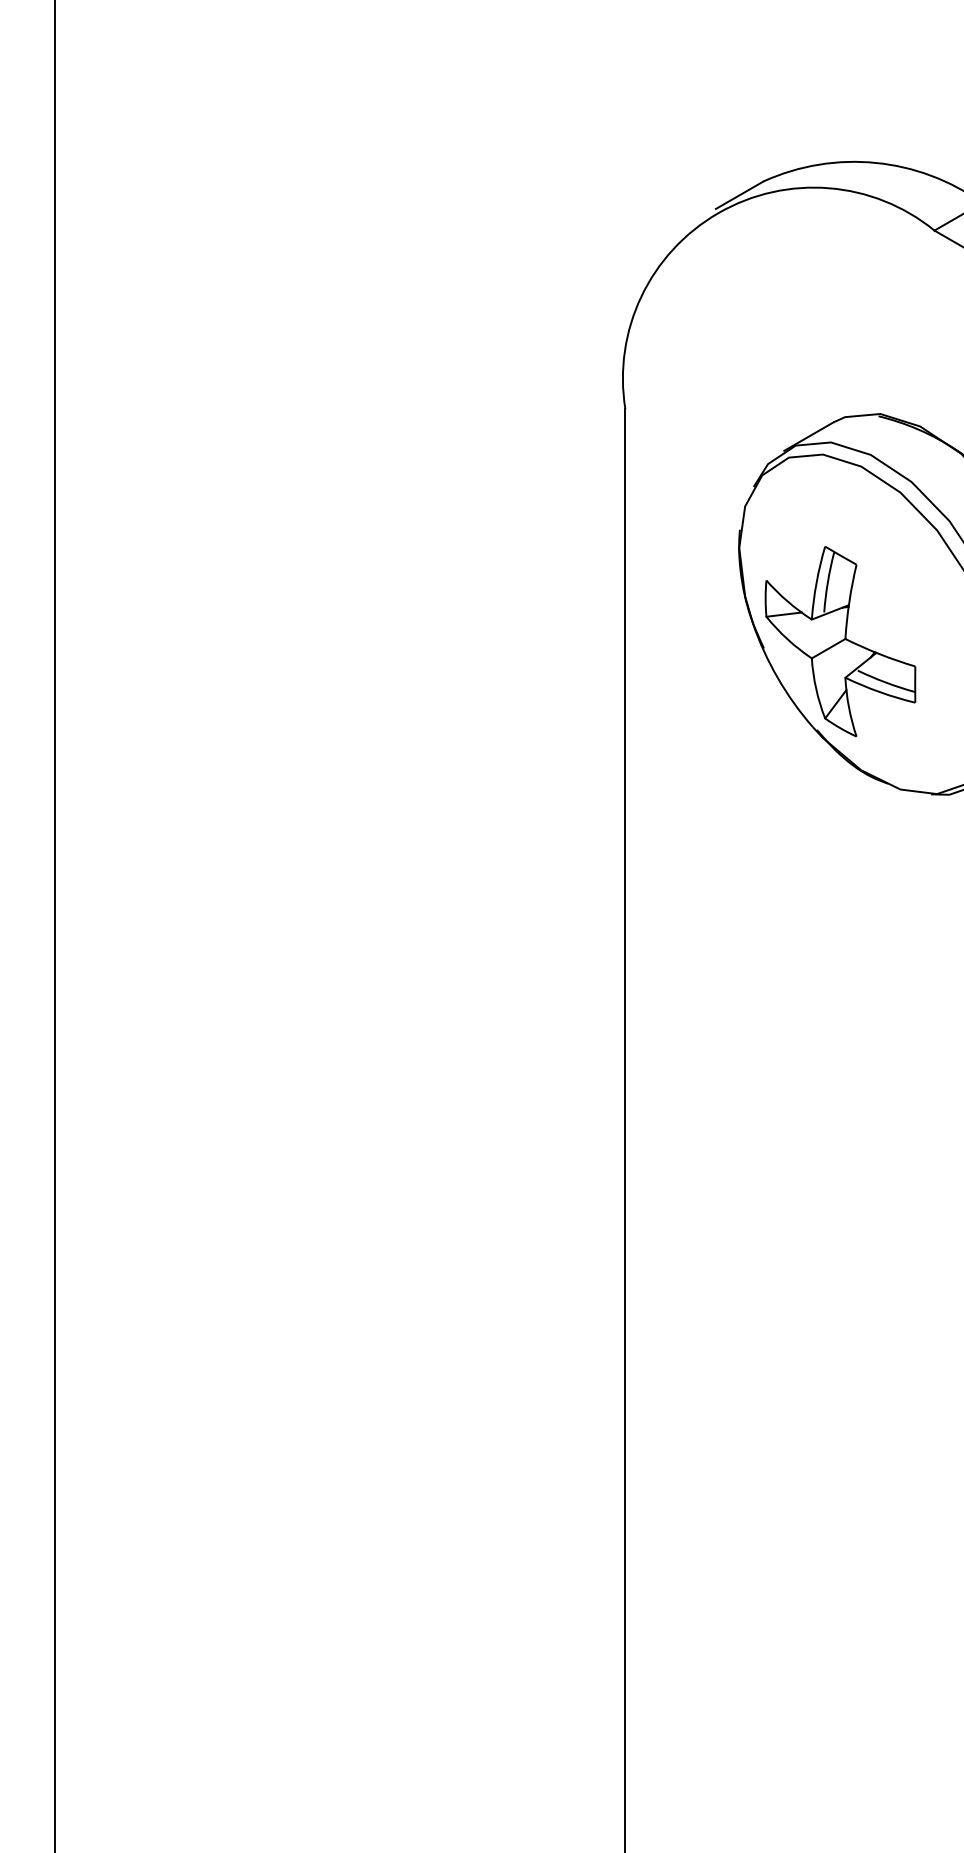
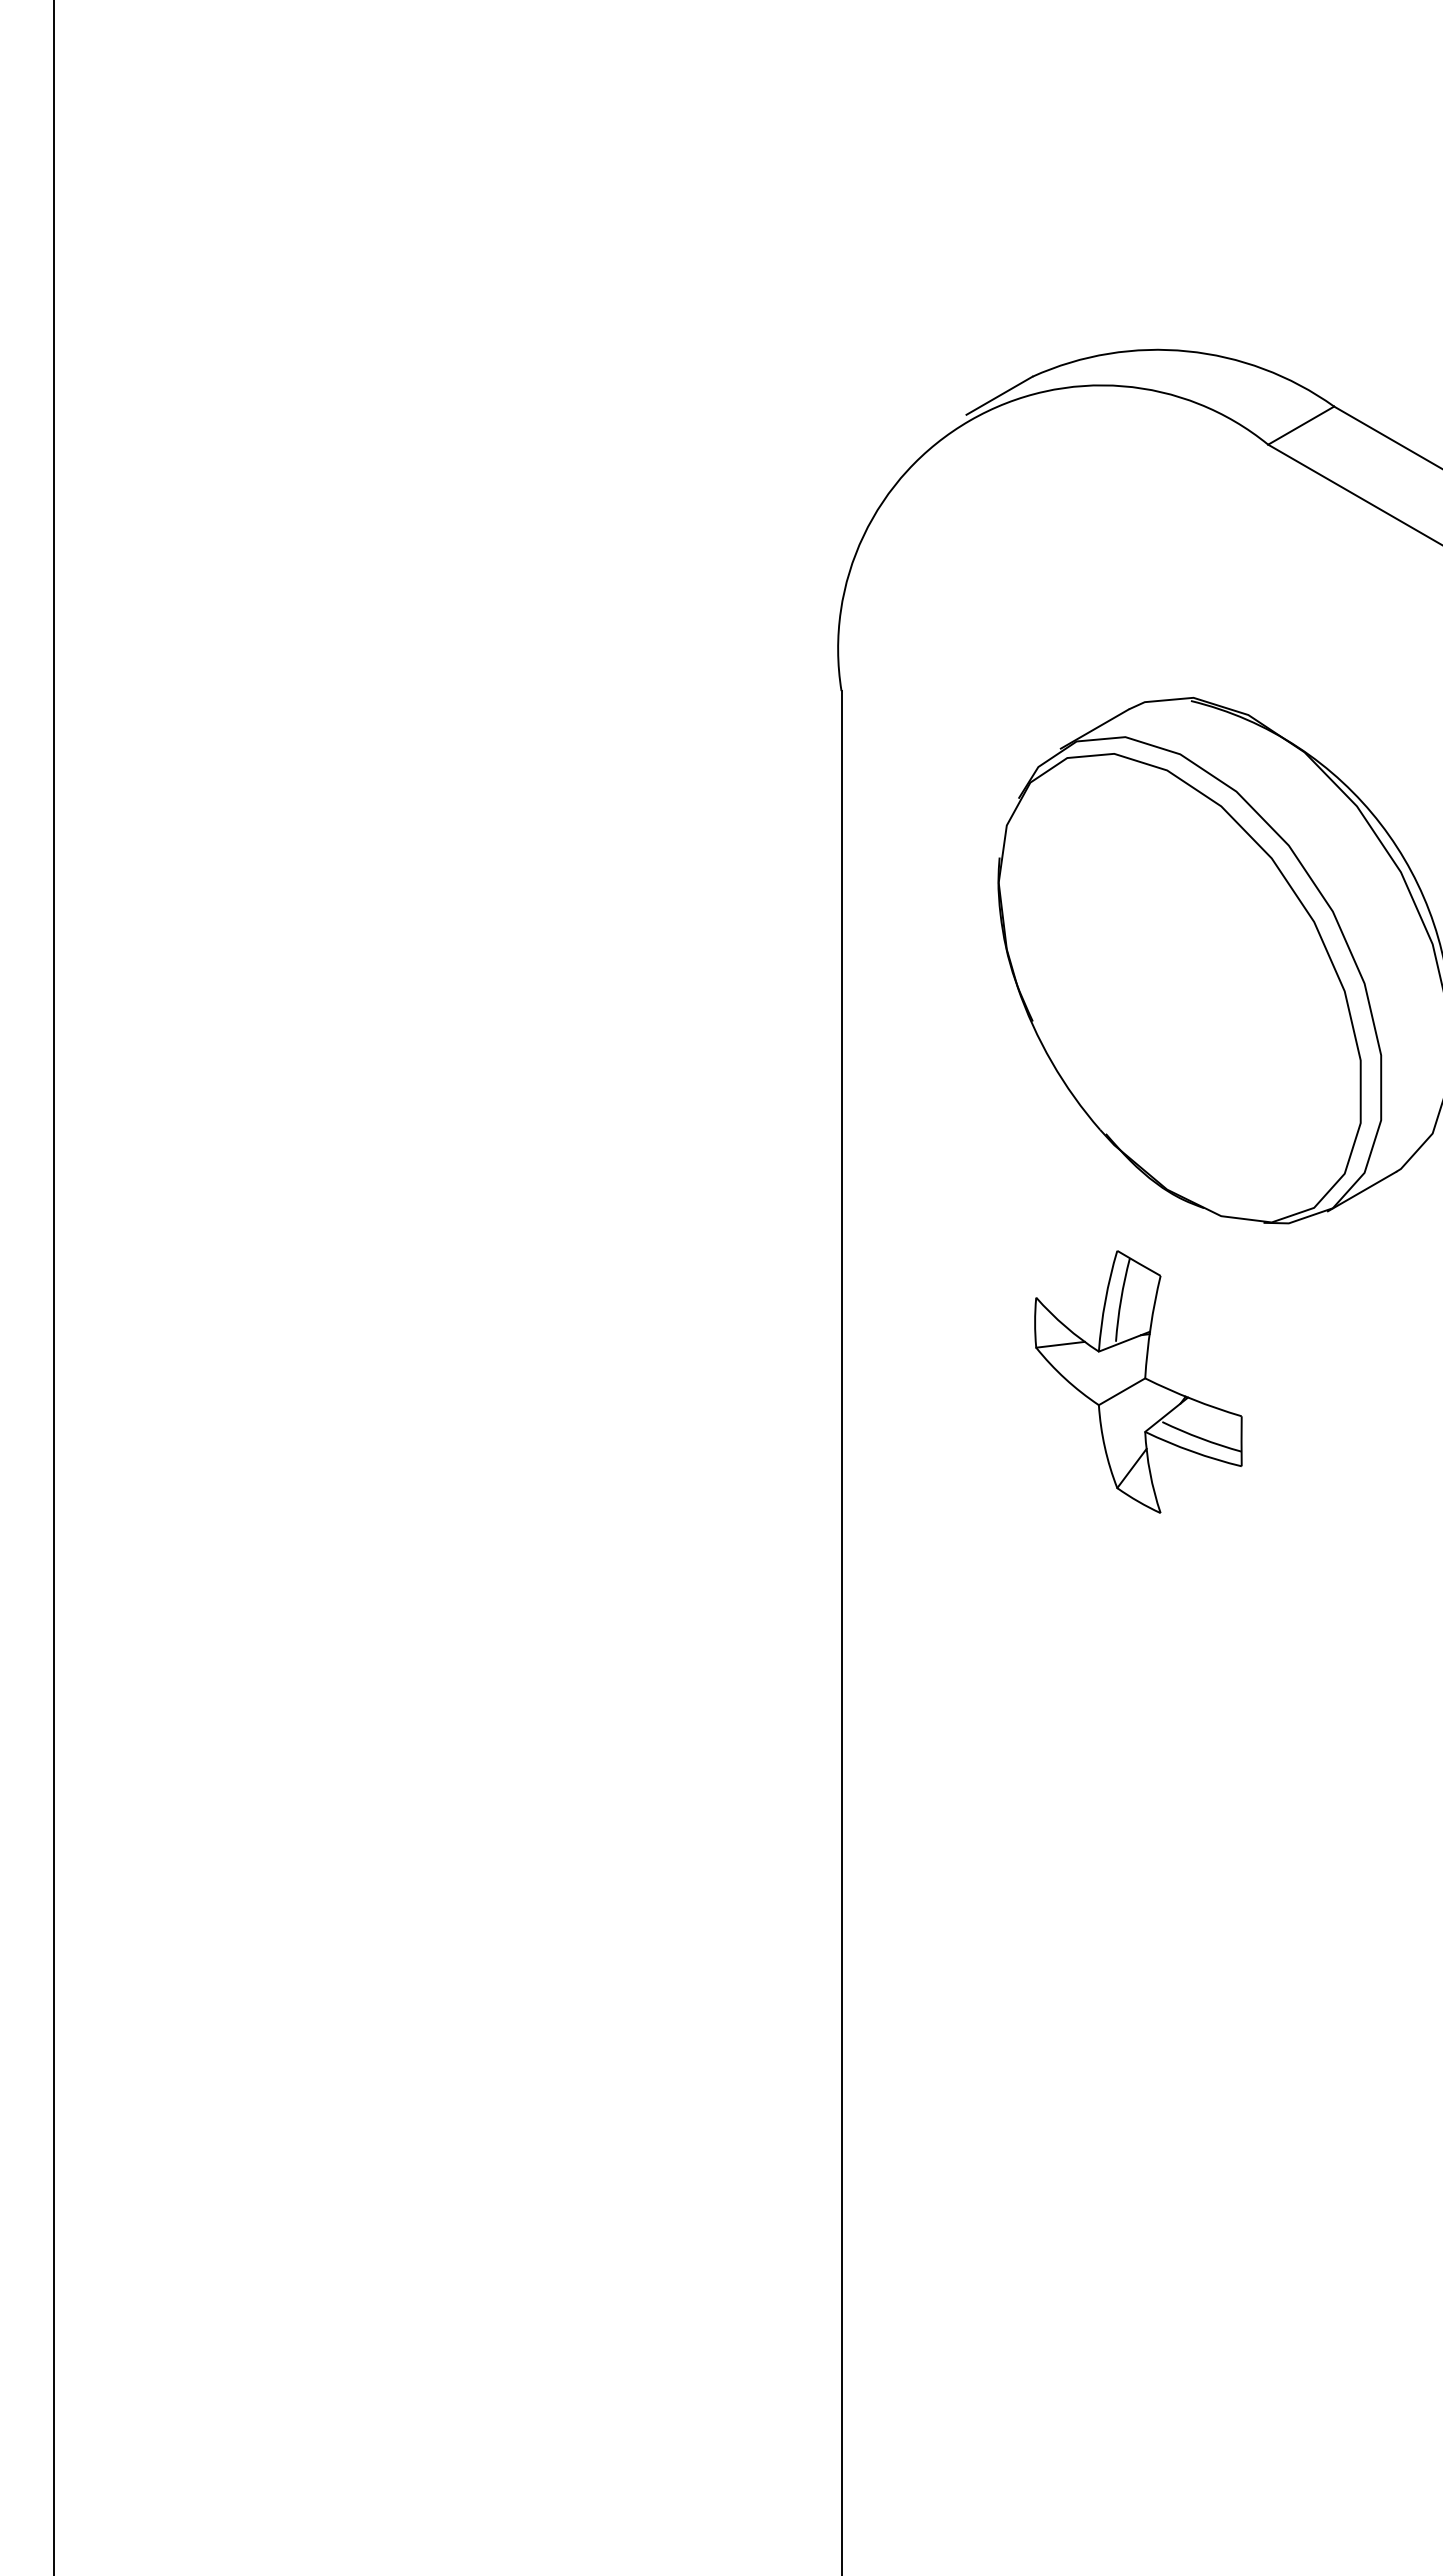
part: (840, 641) -> (1138, 1381), moved

